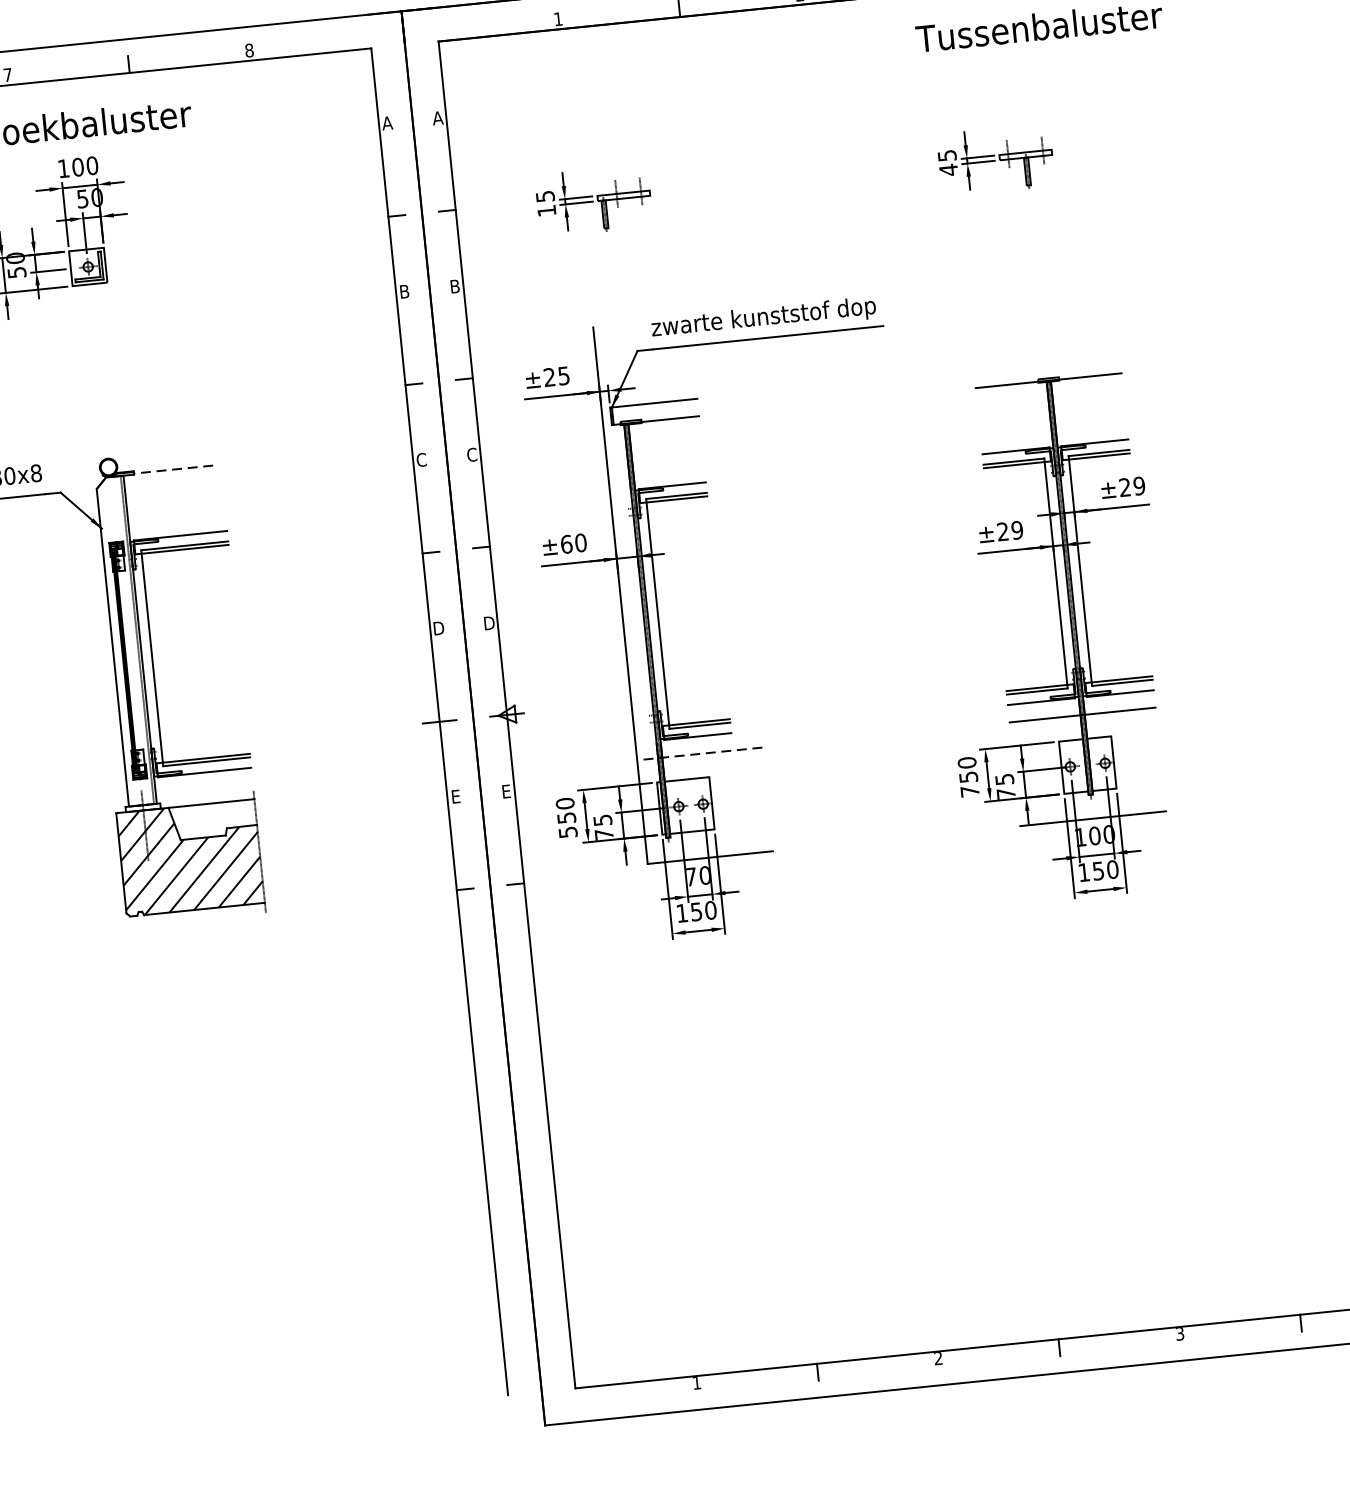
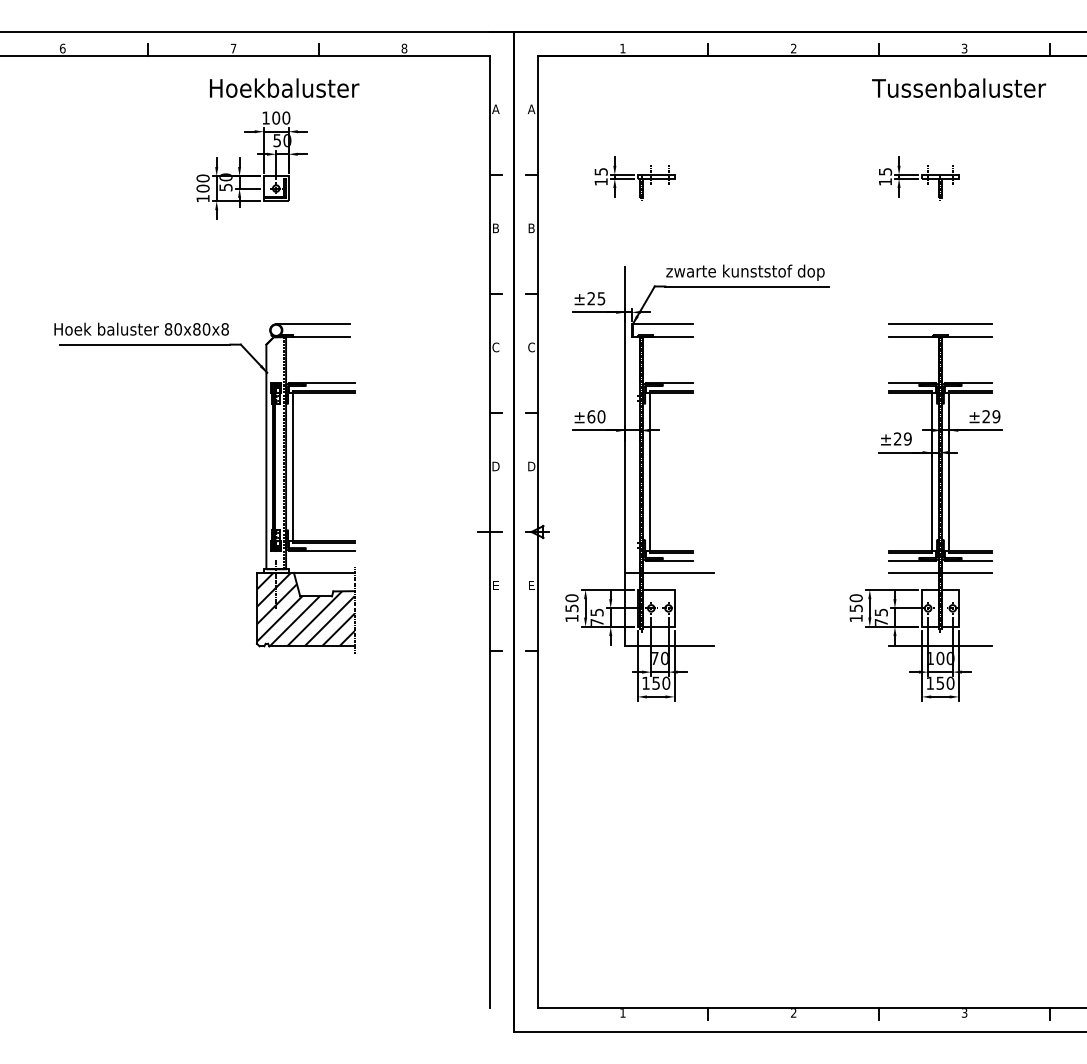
text: (948, 169) -> (885, 181), 45 -> 15
line: (1047, 363) -> (940, 324), added
line: (159, 453) -> (312, 324), added
line: (173, 469) -> (321, 336), dashed -> solid
line: (699, 753) -> (669, 572), dashed -> solid
text: (969, 791) -> (855, 618), 750 -> 150
text: (567, 832) -> (571, 618), 550 -> 150

